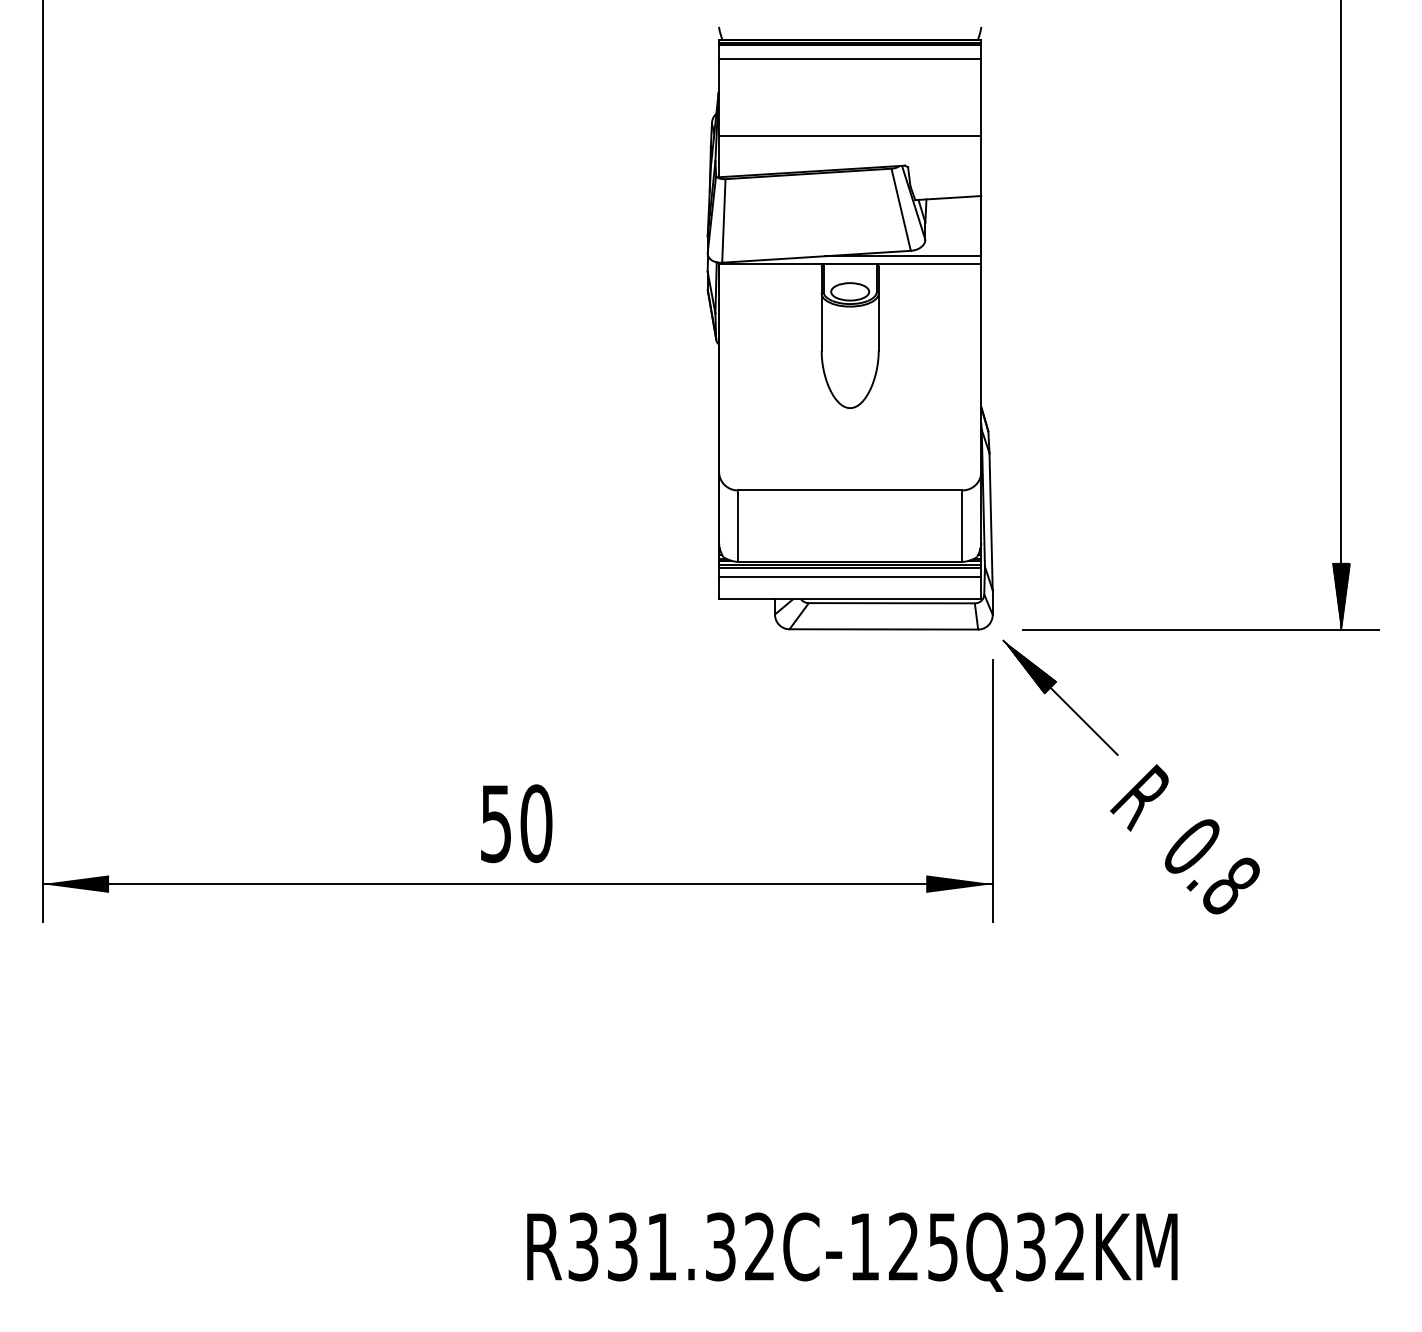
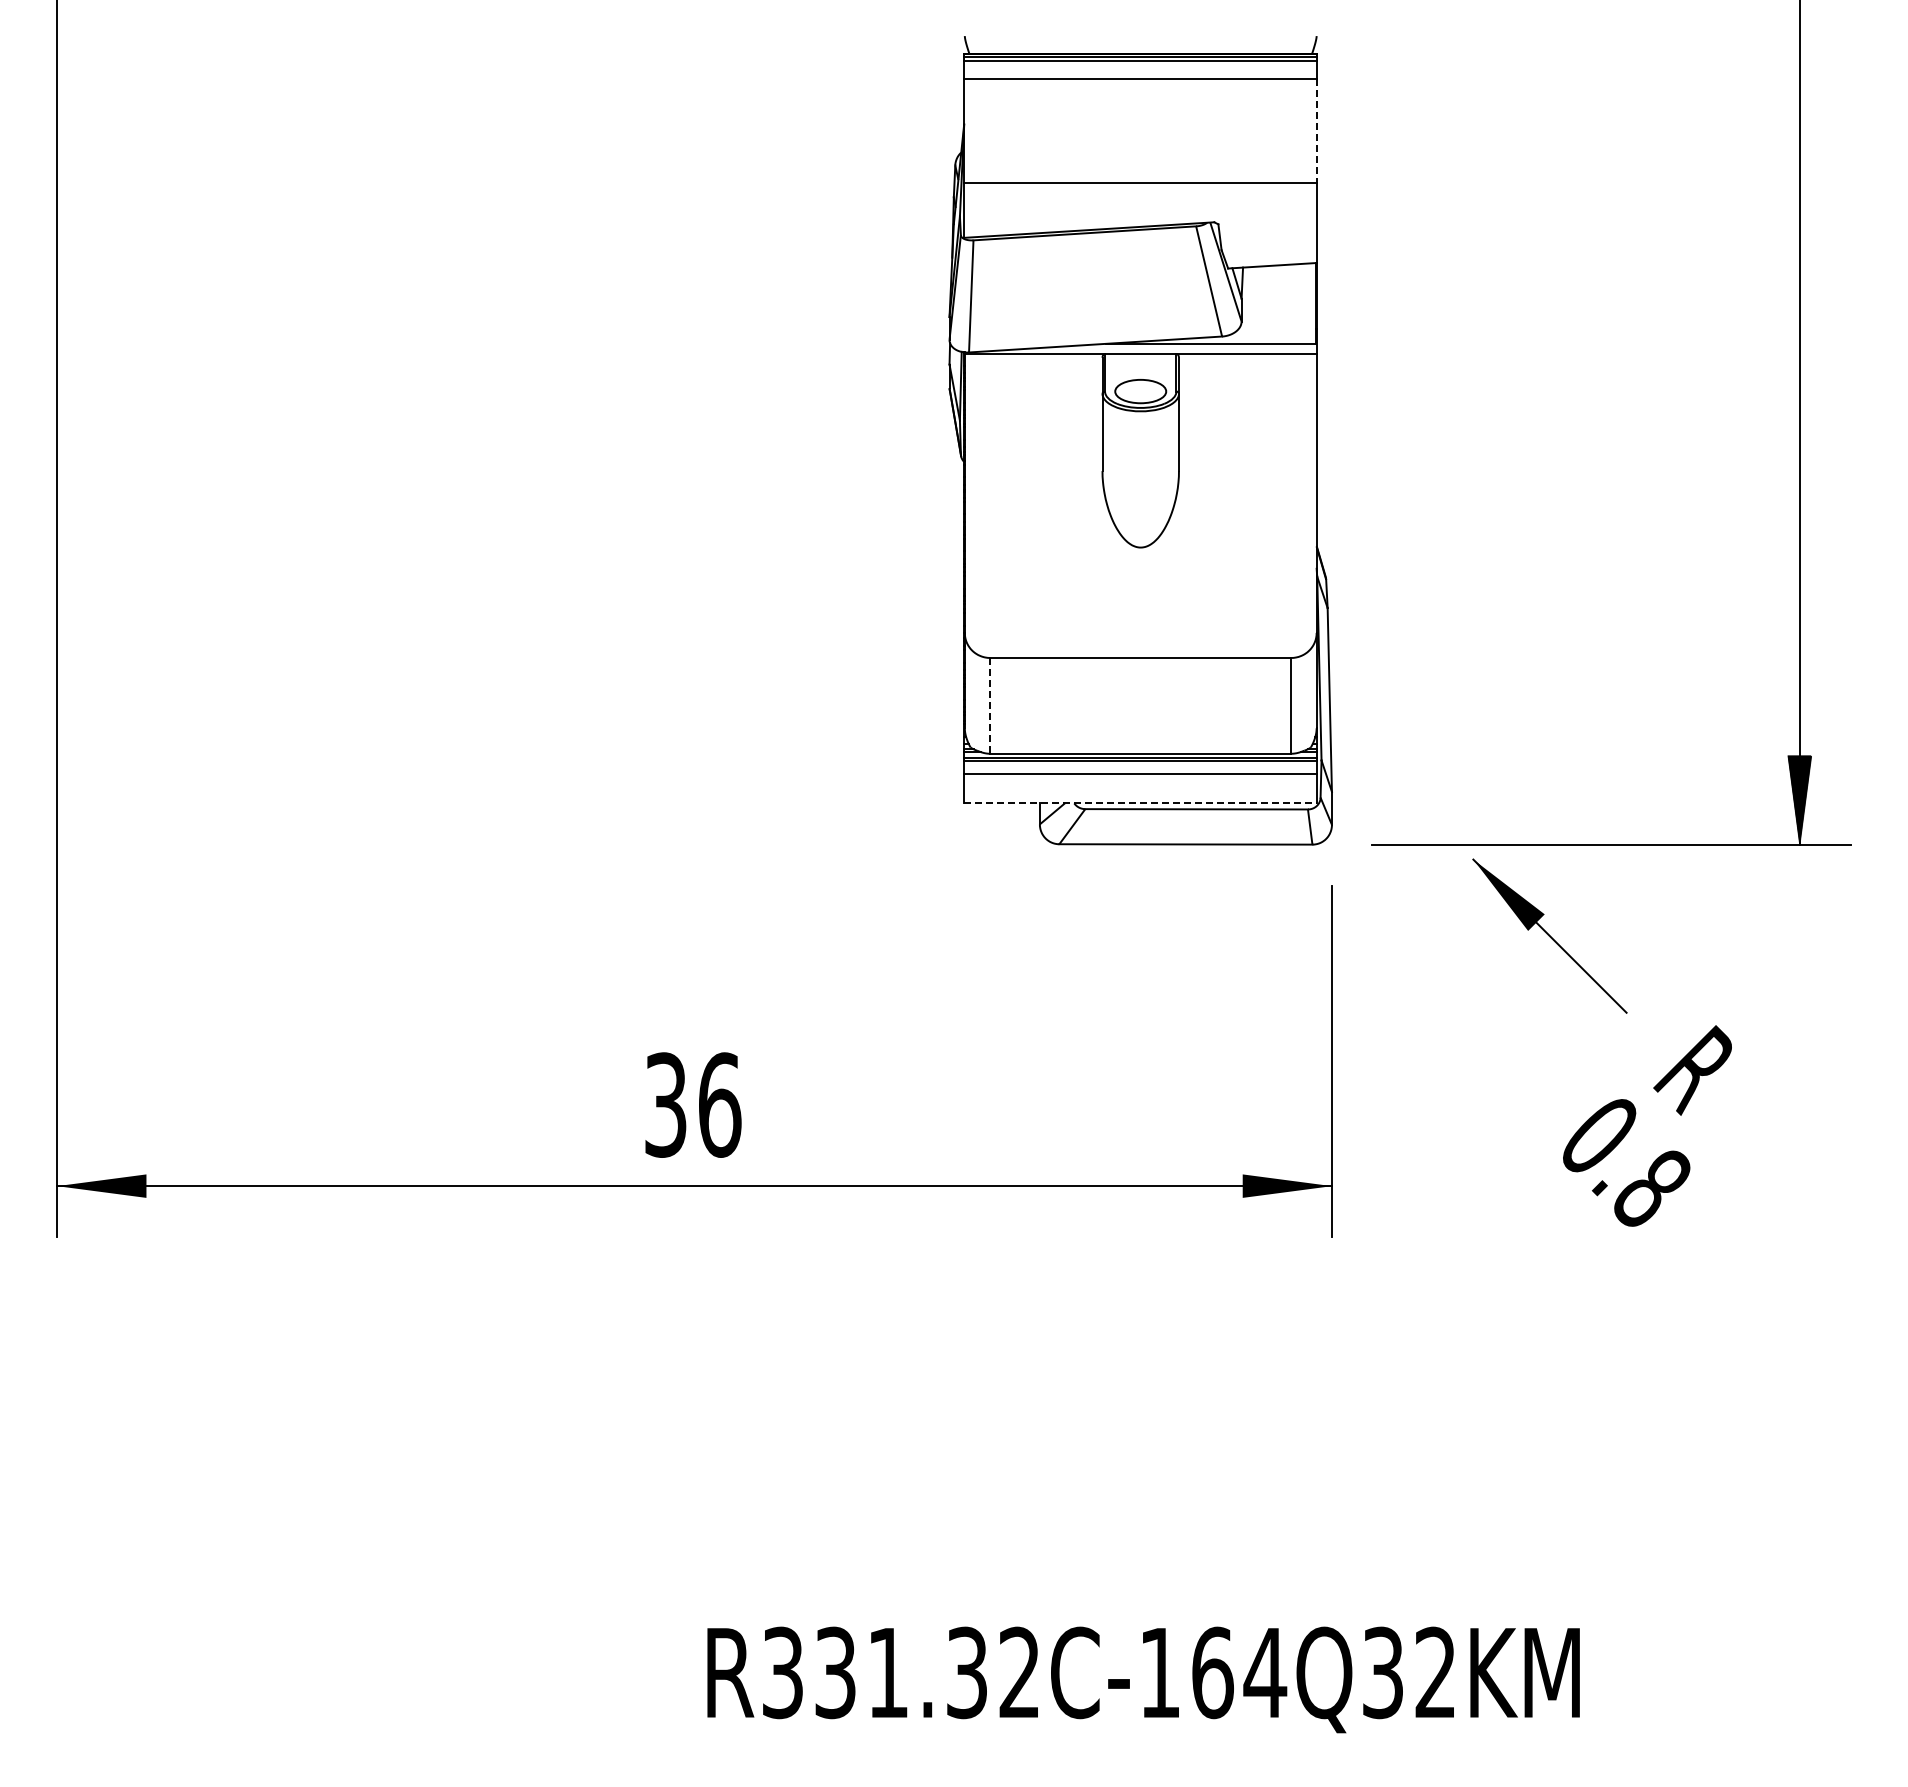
line: (981, 98) -> (1316, 131), solid -> dashed
line: (738, 525) -> (990, 705), solid -> dashed
line: (850, 598) -> (1140, 803), solid -> dashed
part: (1060, 697) -> (1549, 935), moved
text: (1139, 797) -> (1692, 1070), moved
text: (516, 823) -> (693, 1104), 50 -> 36
text: (923, 1246) -> (1239, 1672), R331.32C-125Q32KM -> R331.32C-164Q32KM

